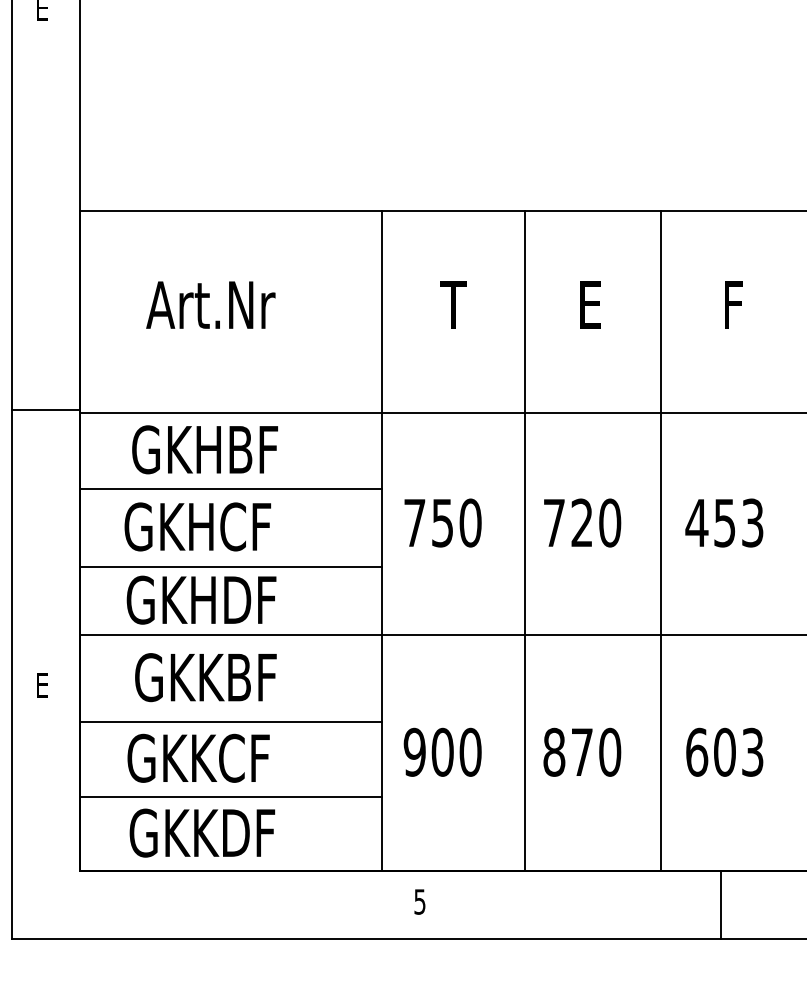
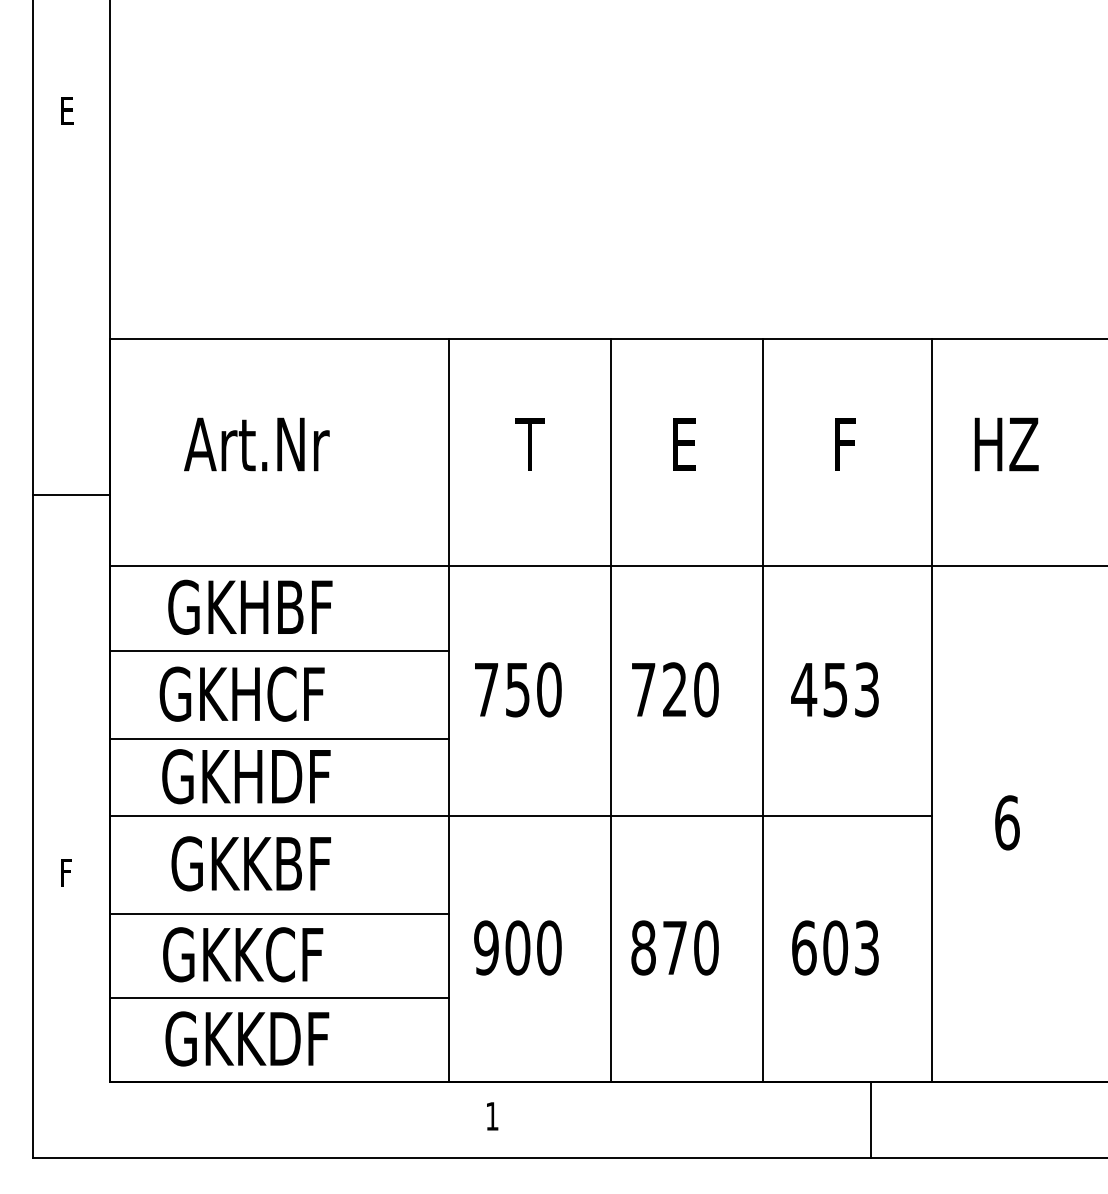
line: (46, 409) -> (71, 495), moved
text: (43, 685) -> (68, 872), E -> F
text: (420, 902) -> (492, 1116), 5 -> 1
line: (721, 905) -> (871, 1120), moved

